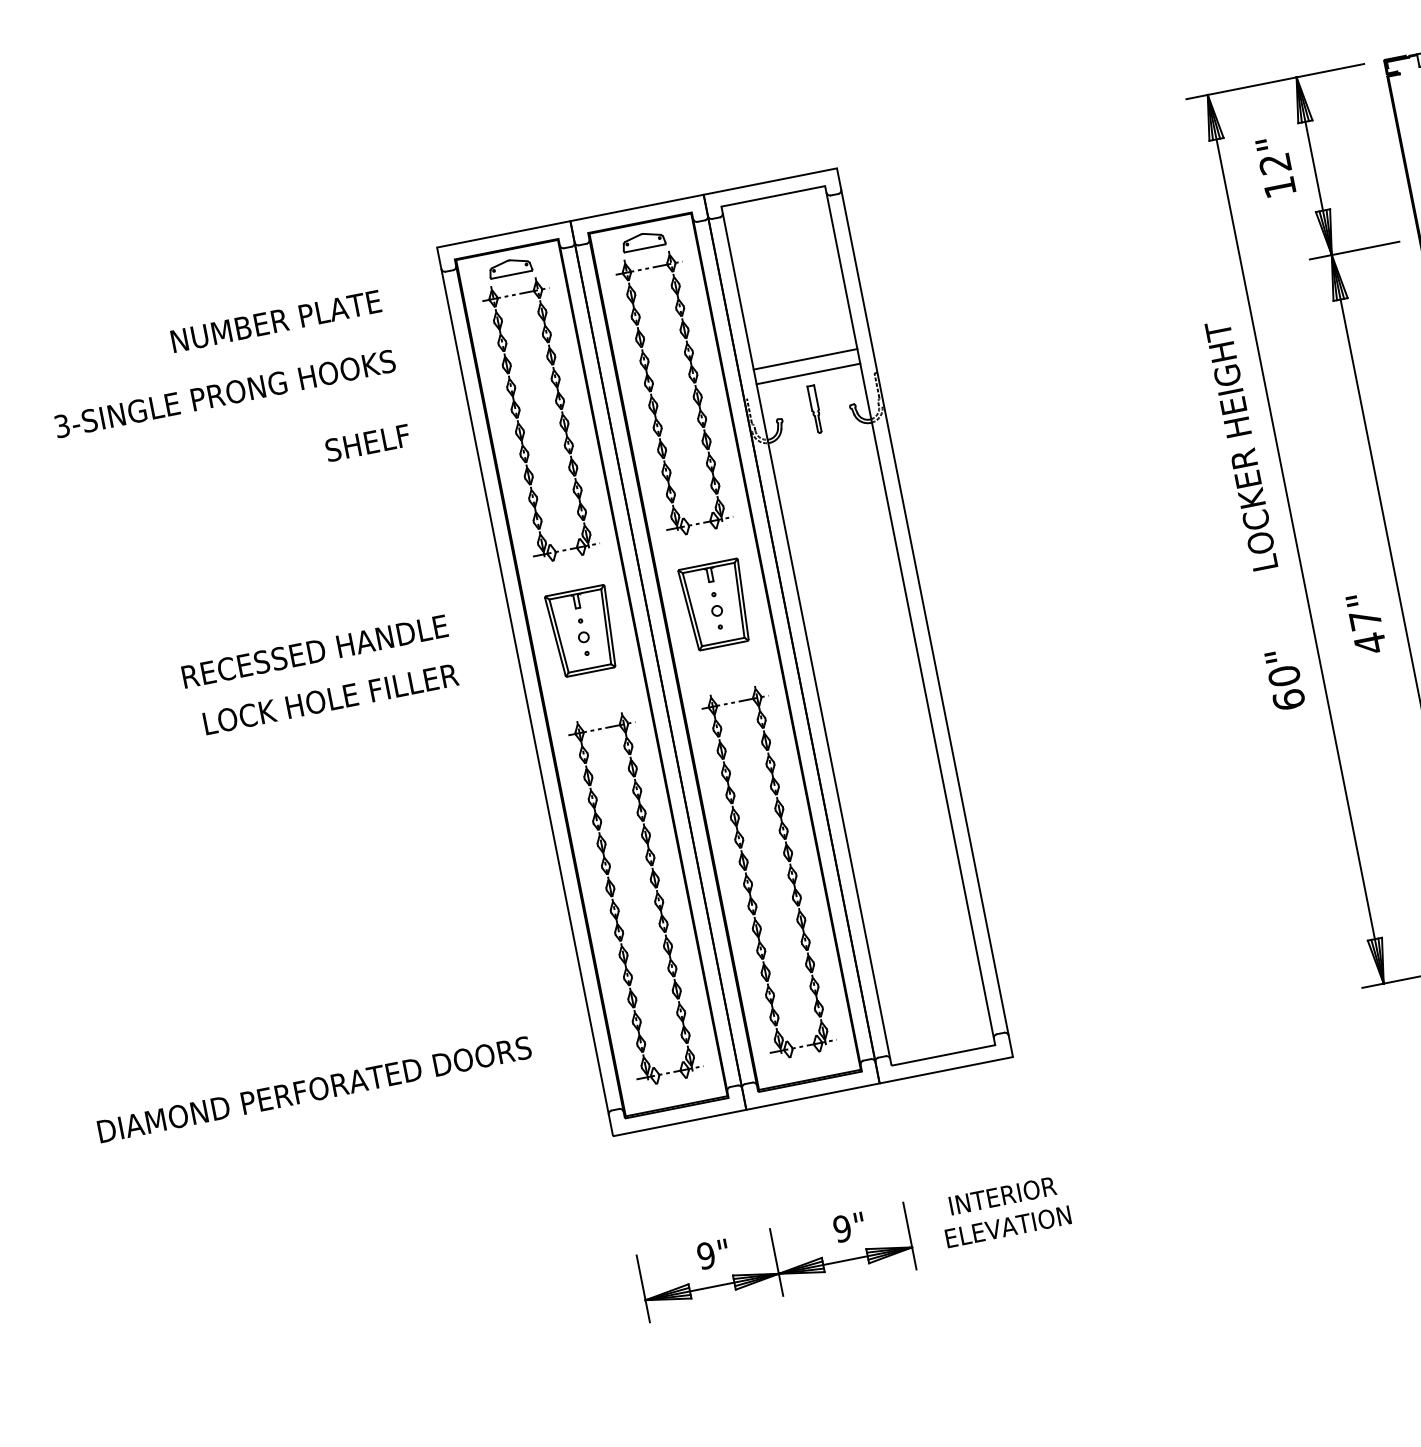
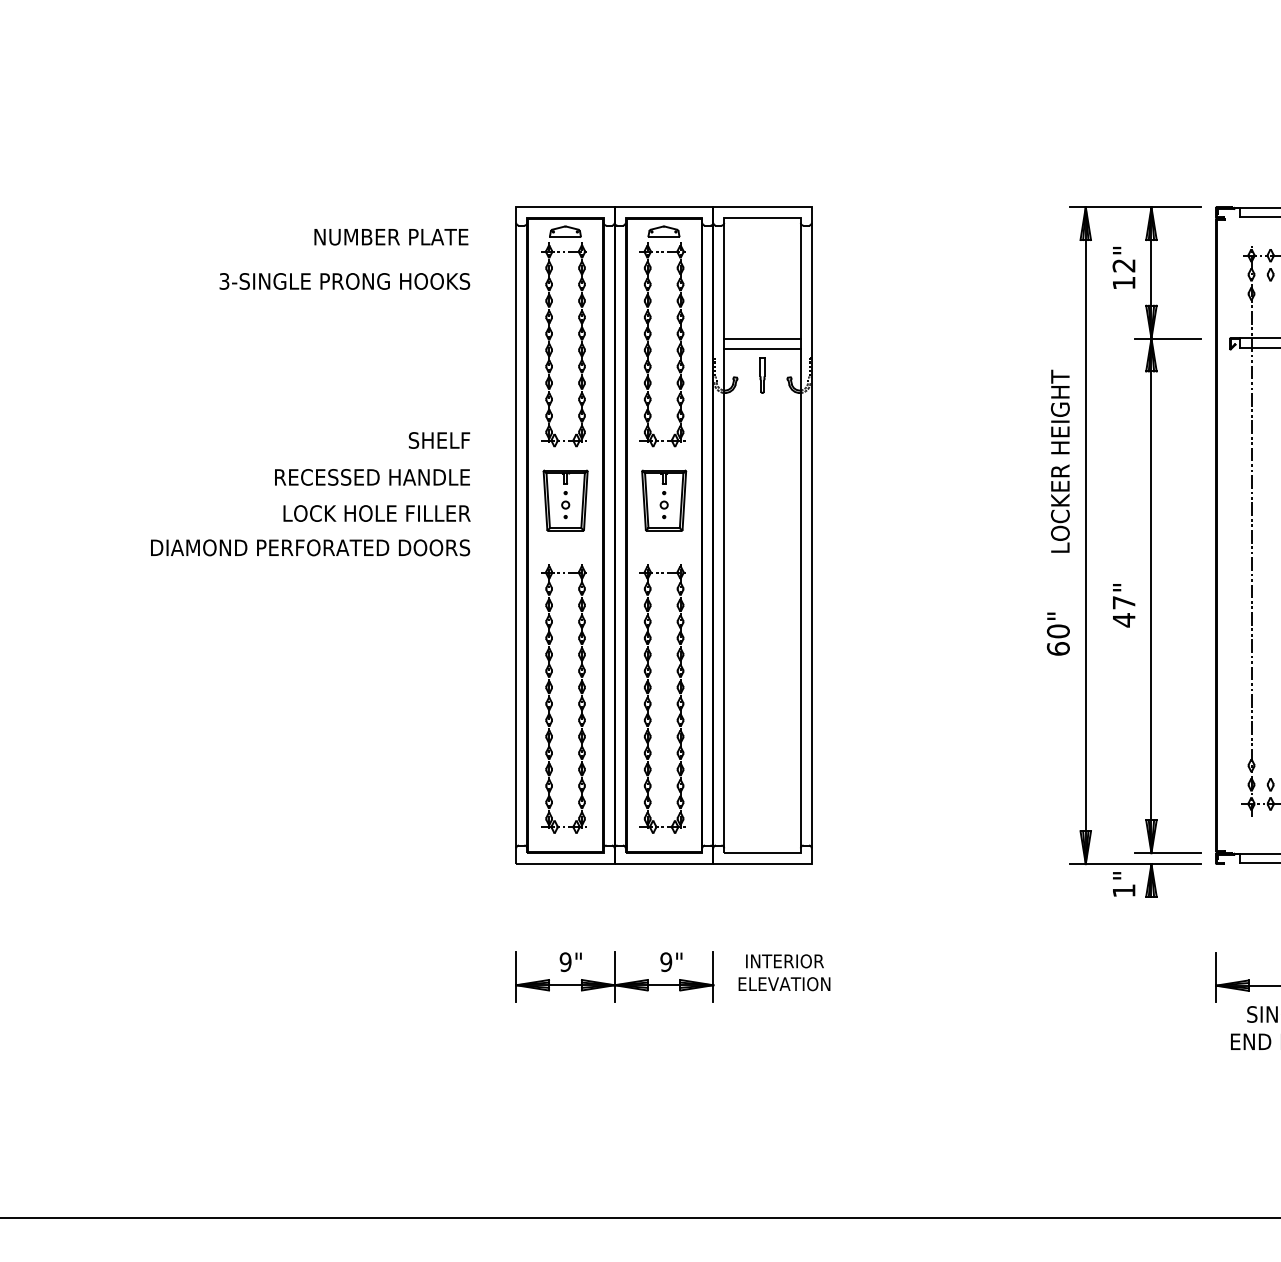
text: (367, 442) -> (439, 440), moved
text: (314, 1089) -> (310, 547), moved

